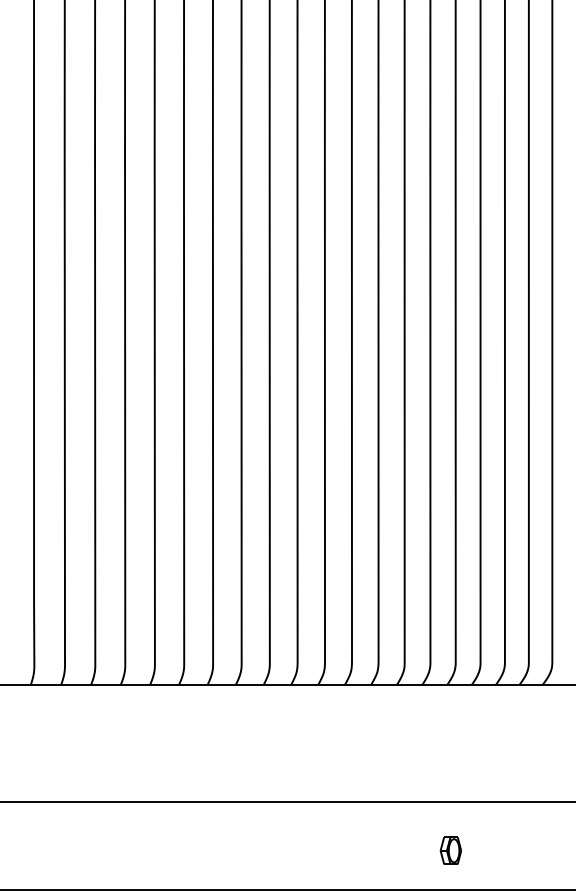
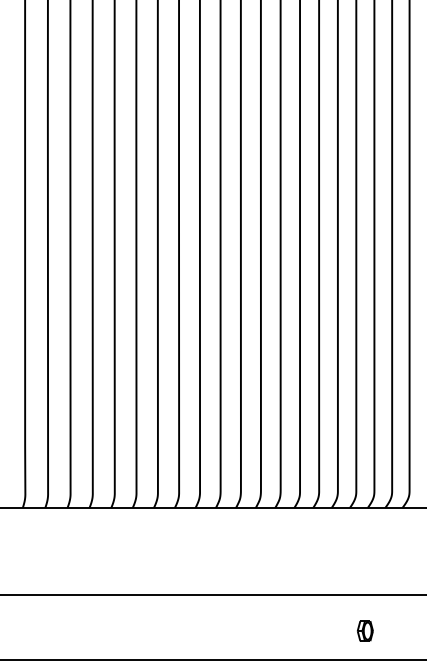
part: (451, 849) -> (365, 630), moved

